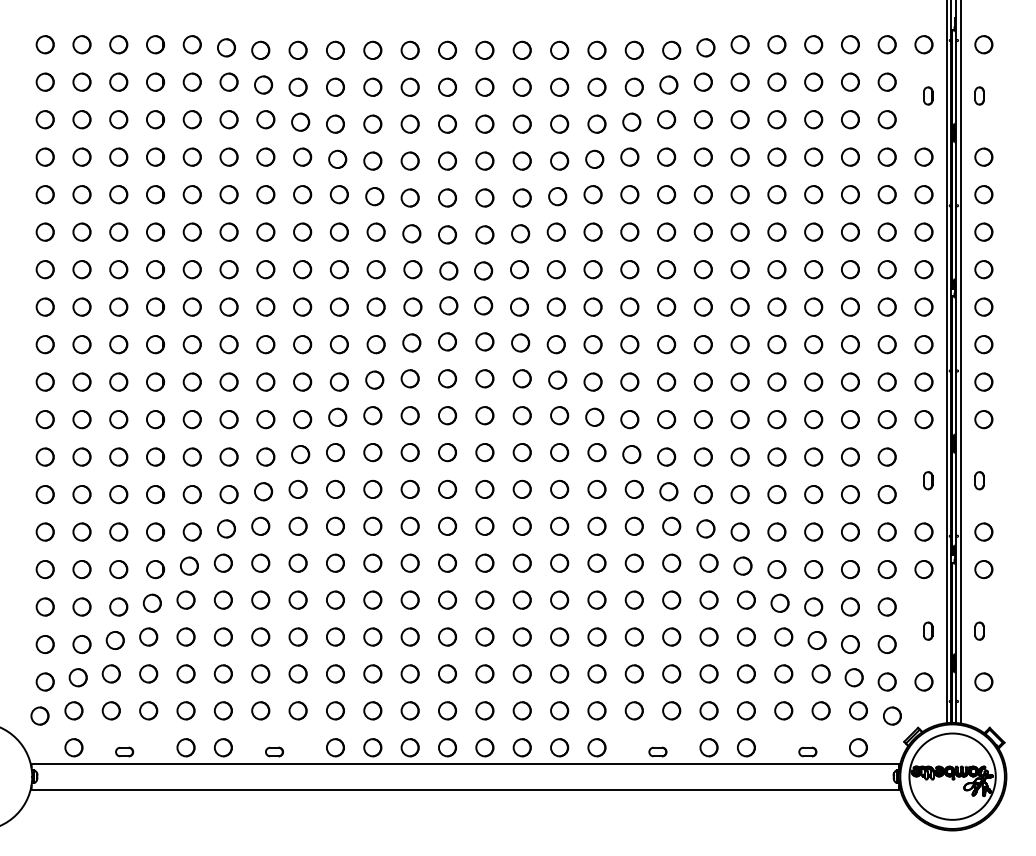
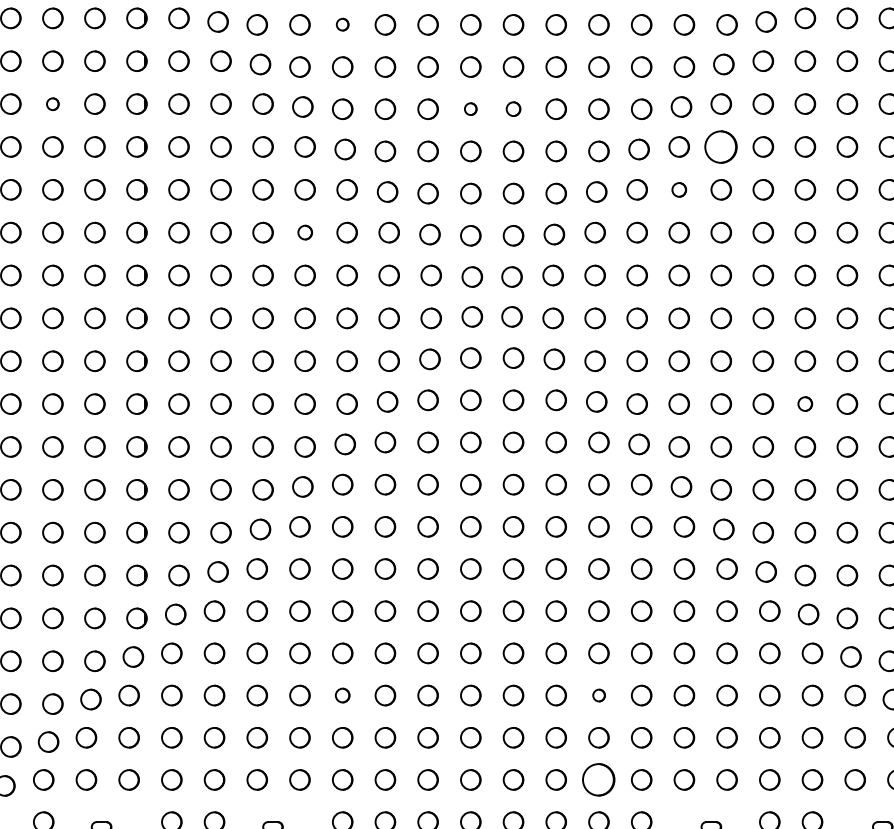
circle: (335, 49) -> (342, 23), size x0.6
circle: (81, 119) -> (52, 103), size x0.6
circle: (447, 123) -> (470, 108), size x0.6
circle: (484, 123) -> (513, 108), size x0.7
circle: (666, 156) -> (721, 146), size x1.6
circle: (629, 194) -> (678, 189), size x0.7
circle: (302, 231) -> (304, 231), size x0.7
circle: (739, 381) -> (804, 403), size x0.7
circle: (335, 636) -> (342, 694), size x0.7
circle: (559, 636) -> (598, 694), size x0.6
circle: (559, 710) -> (598, 779), size x1.6

